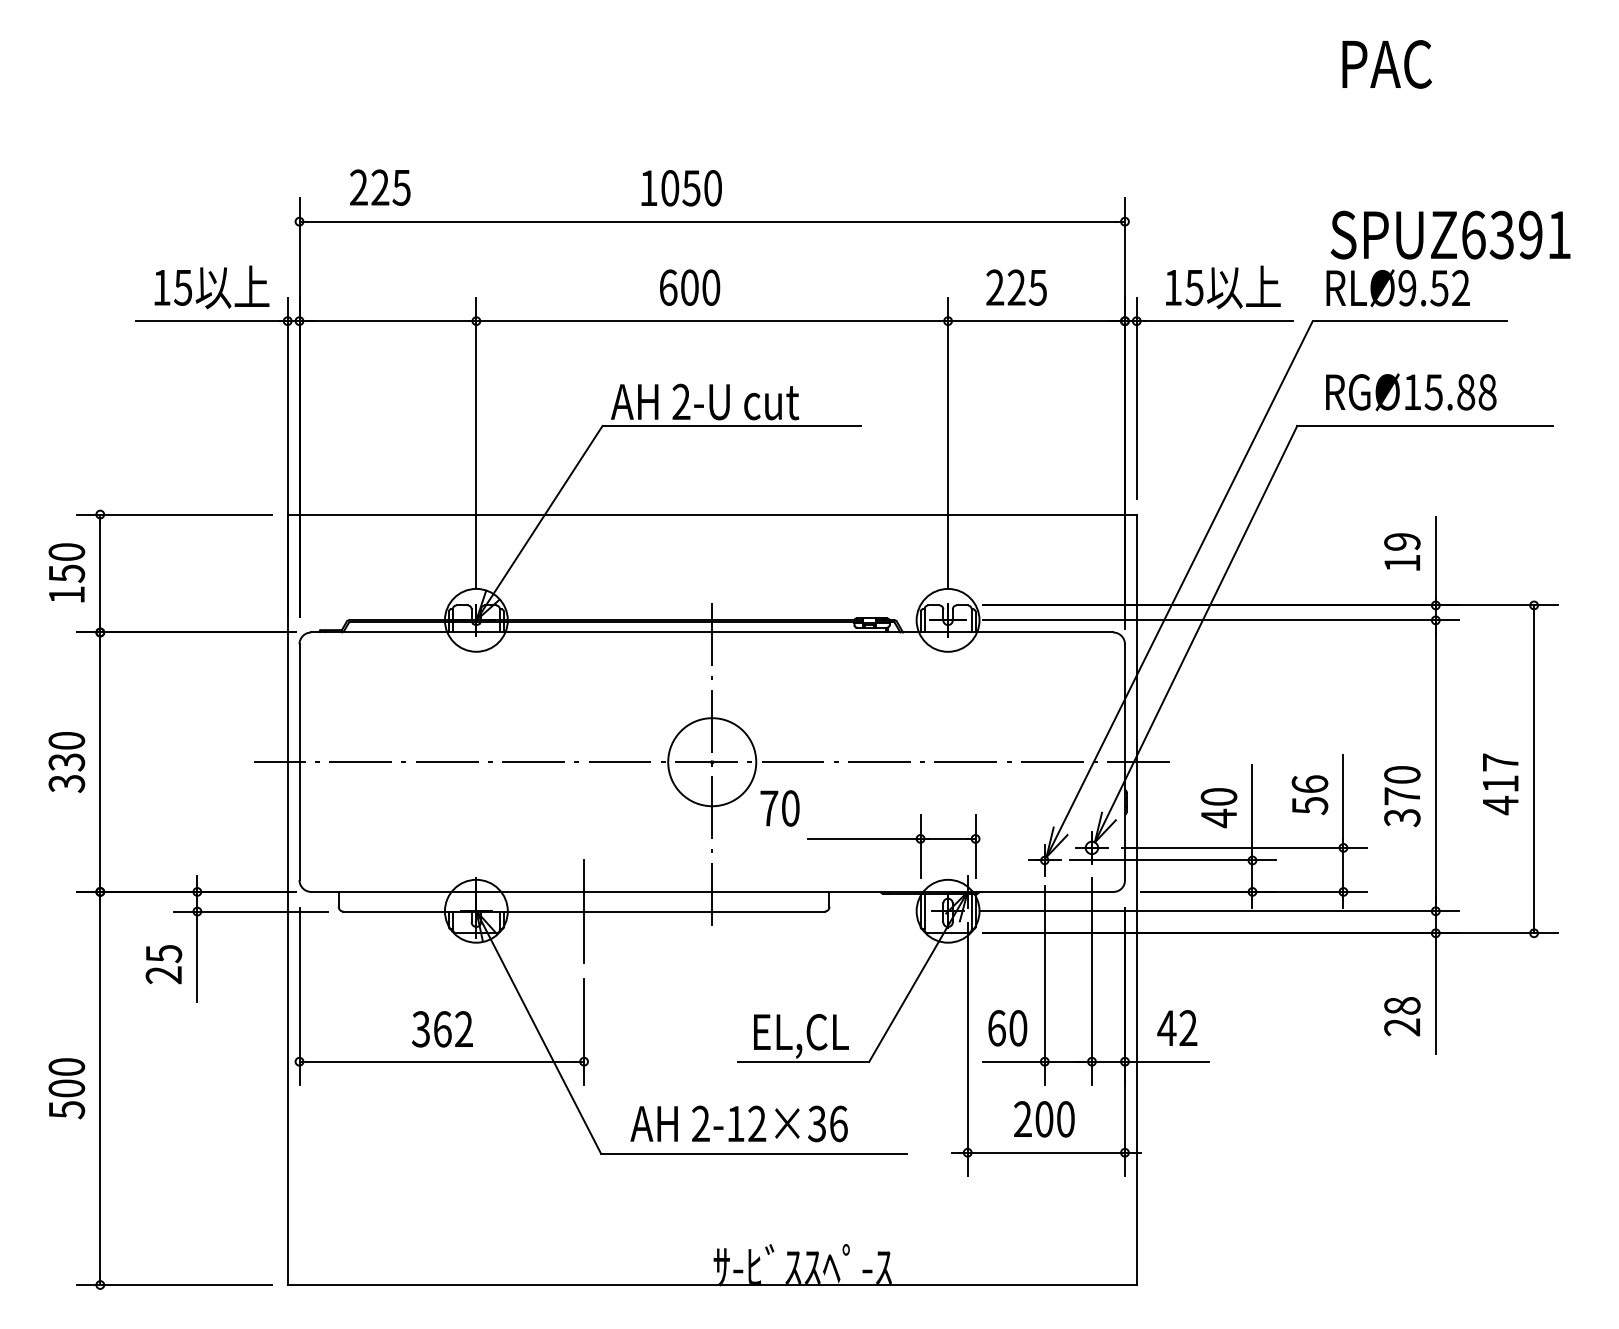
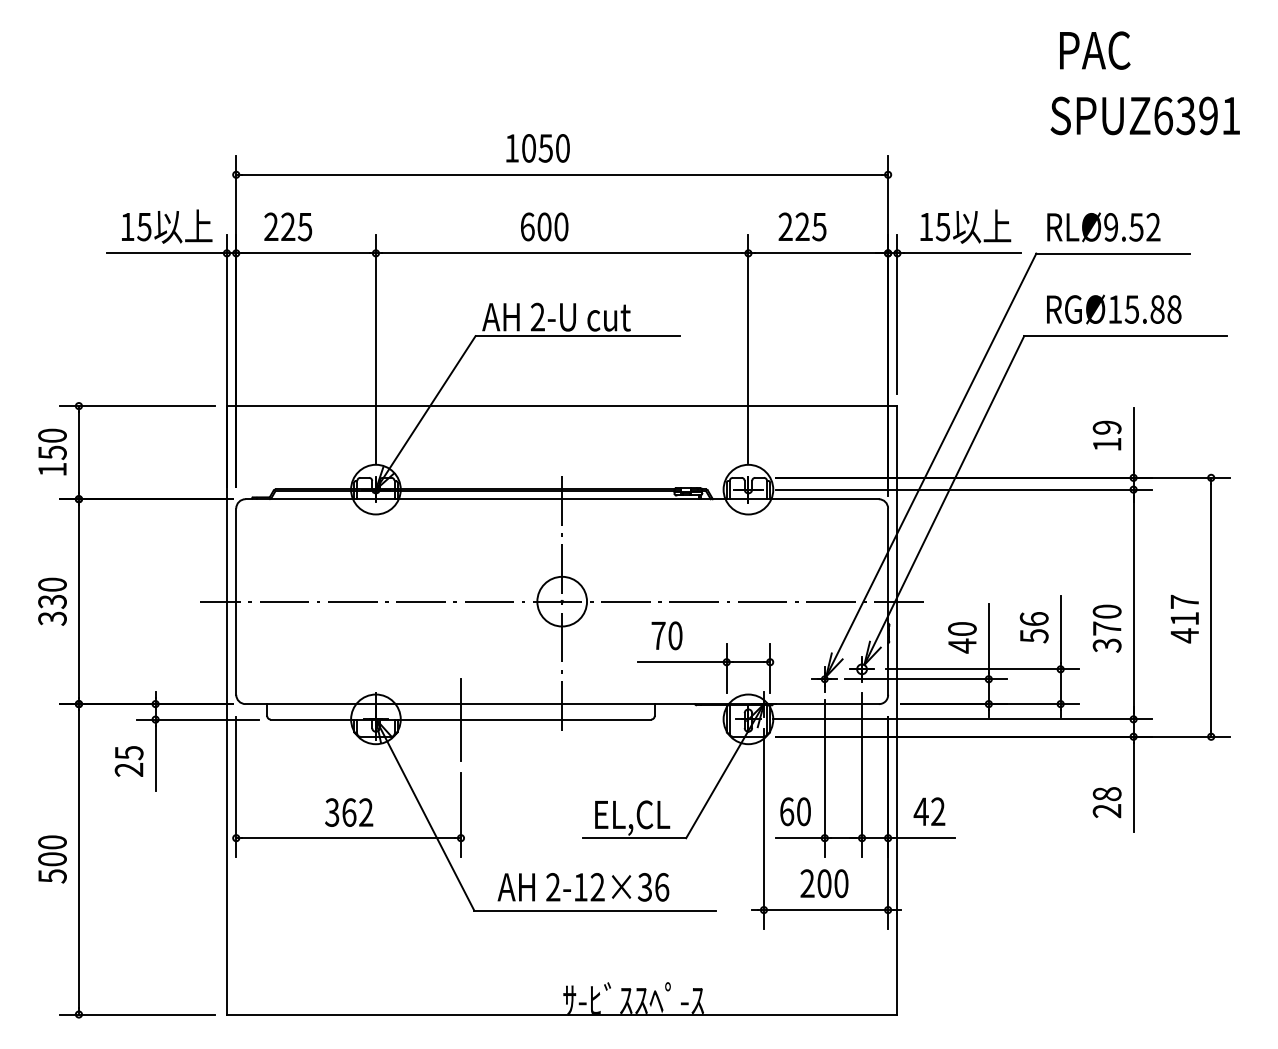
text: (380, 187) -> (288, 226), moved
text: (1450, 234) -> (1145, 115), moved
circle: (711, 761) -> (561, 601), size x0.71
text: (779, 808) -> (666, 635), moved

